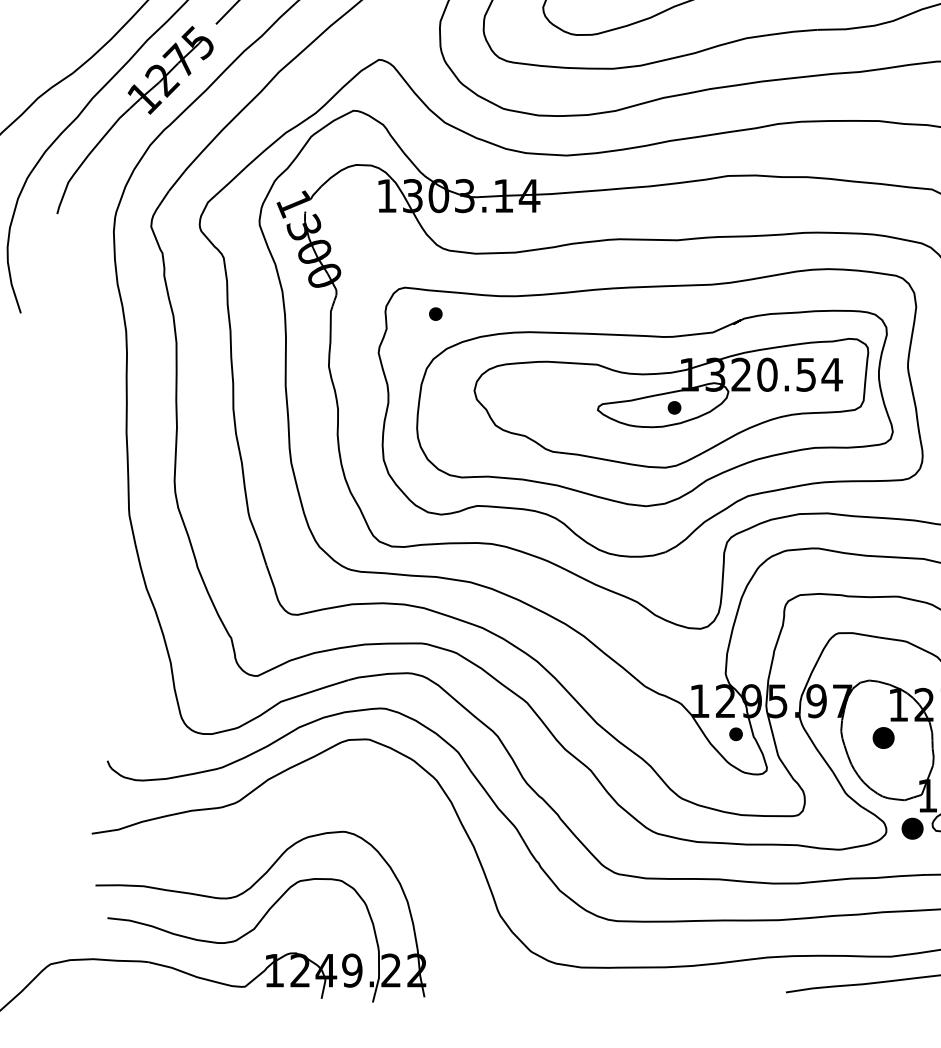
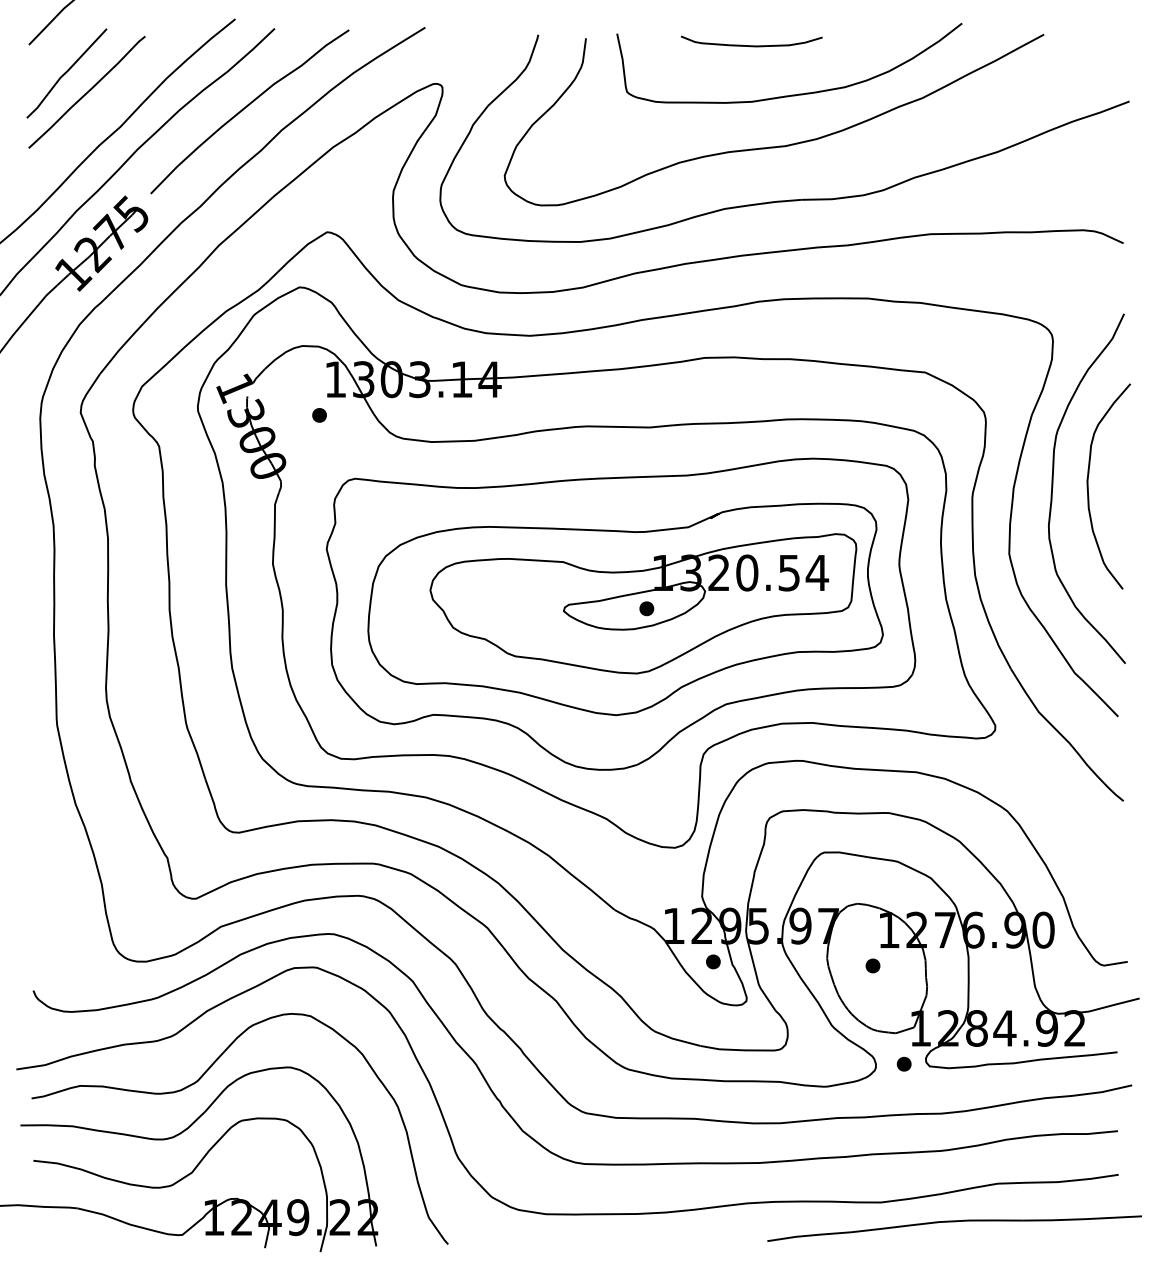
part: (435, 314) -> (319, 415), moved
part: (883, 737) -> (872, 965), size x0.62
part: (911, 829) -> (903, 1064), size x0.62
curve: (259, 845) -> (197, 1082), added

